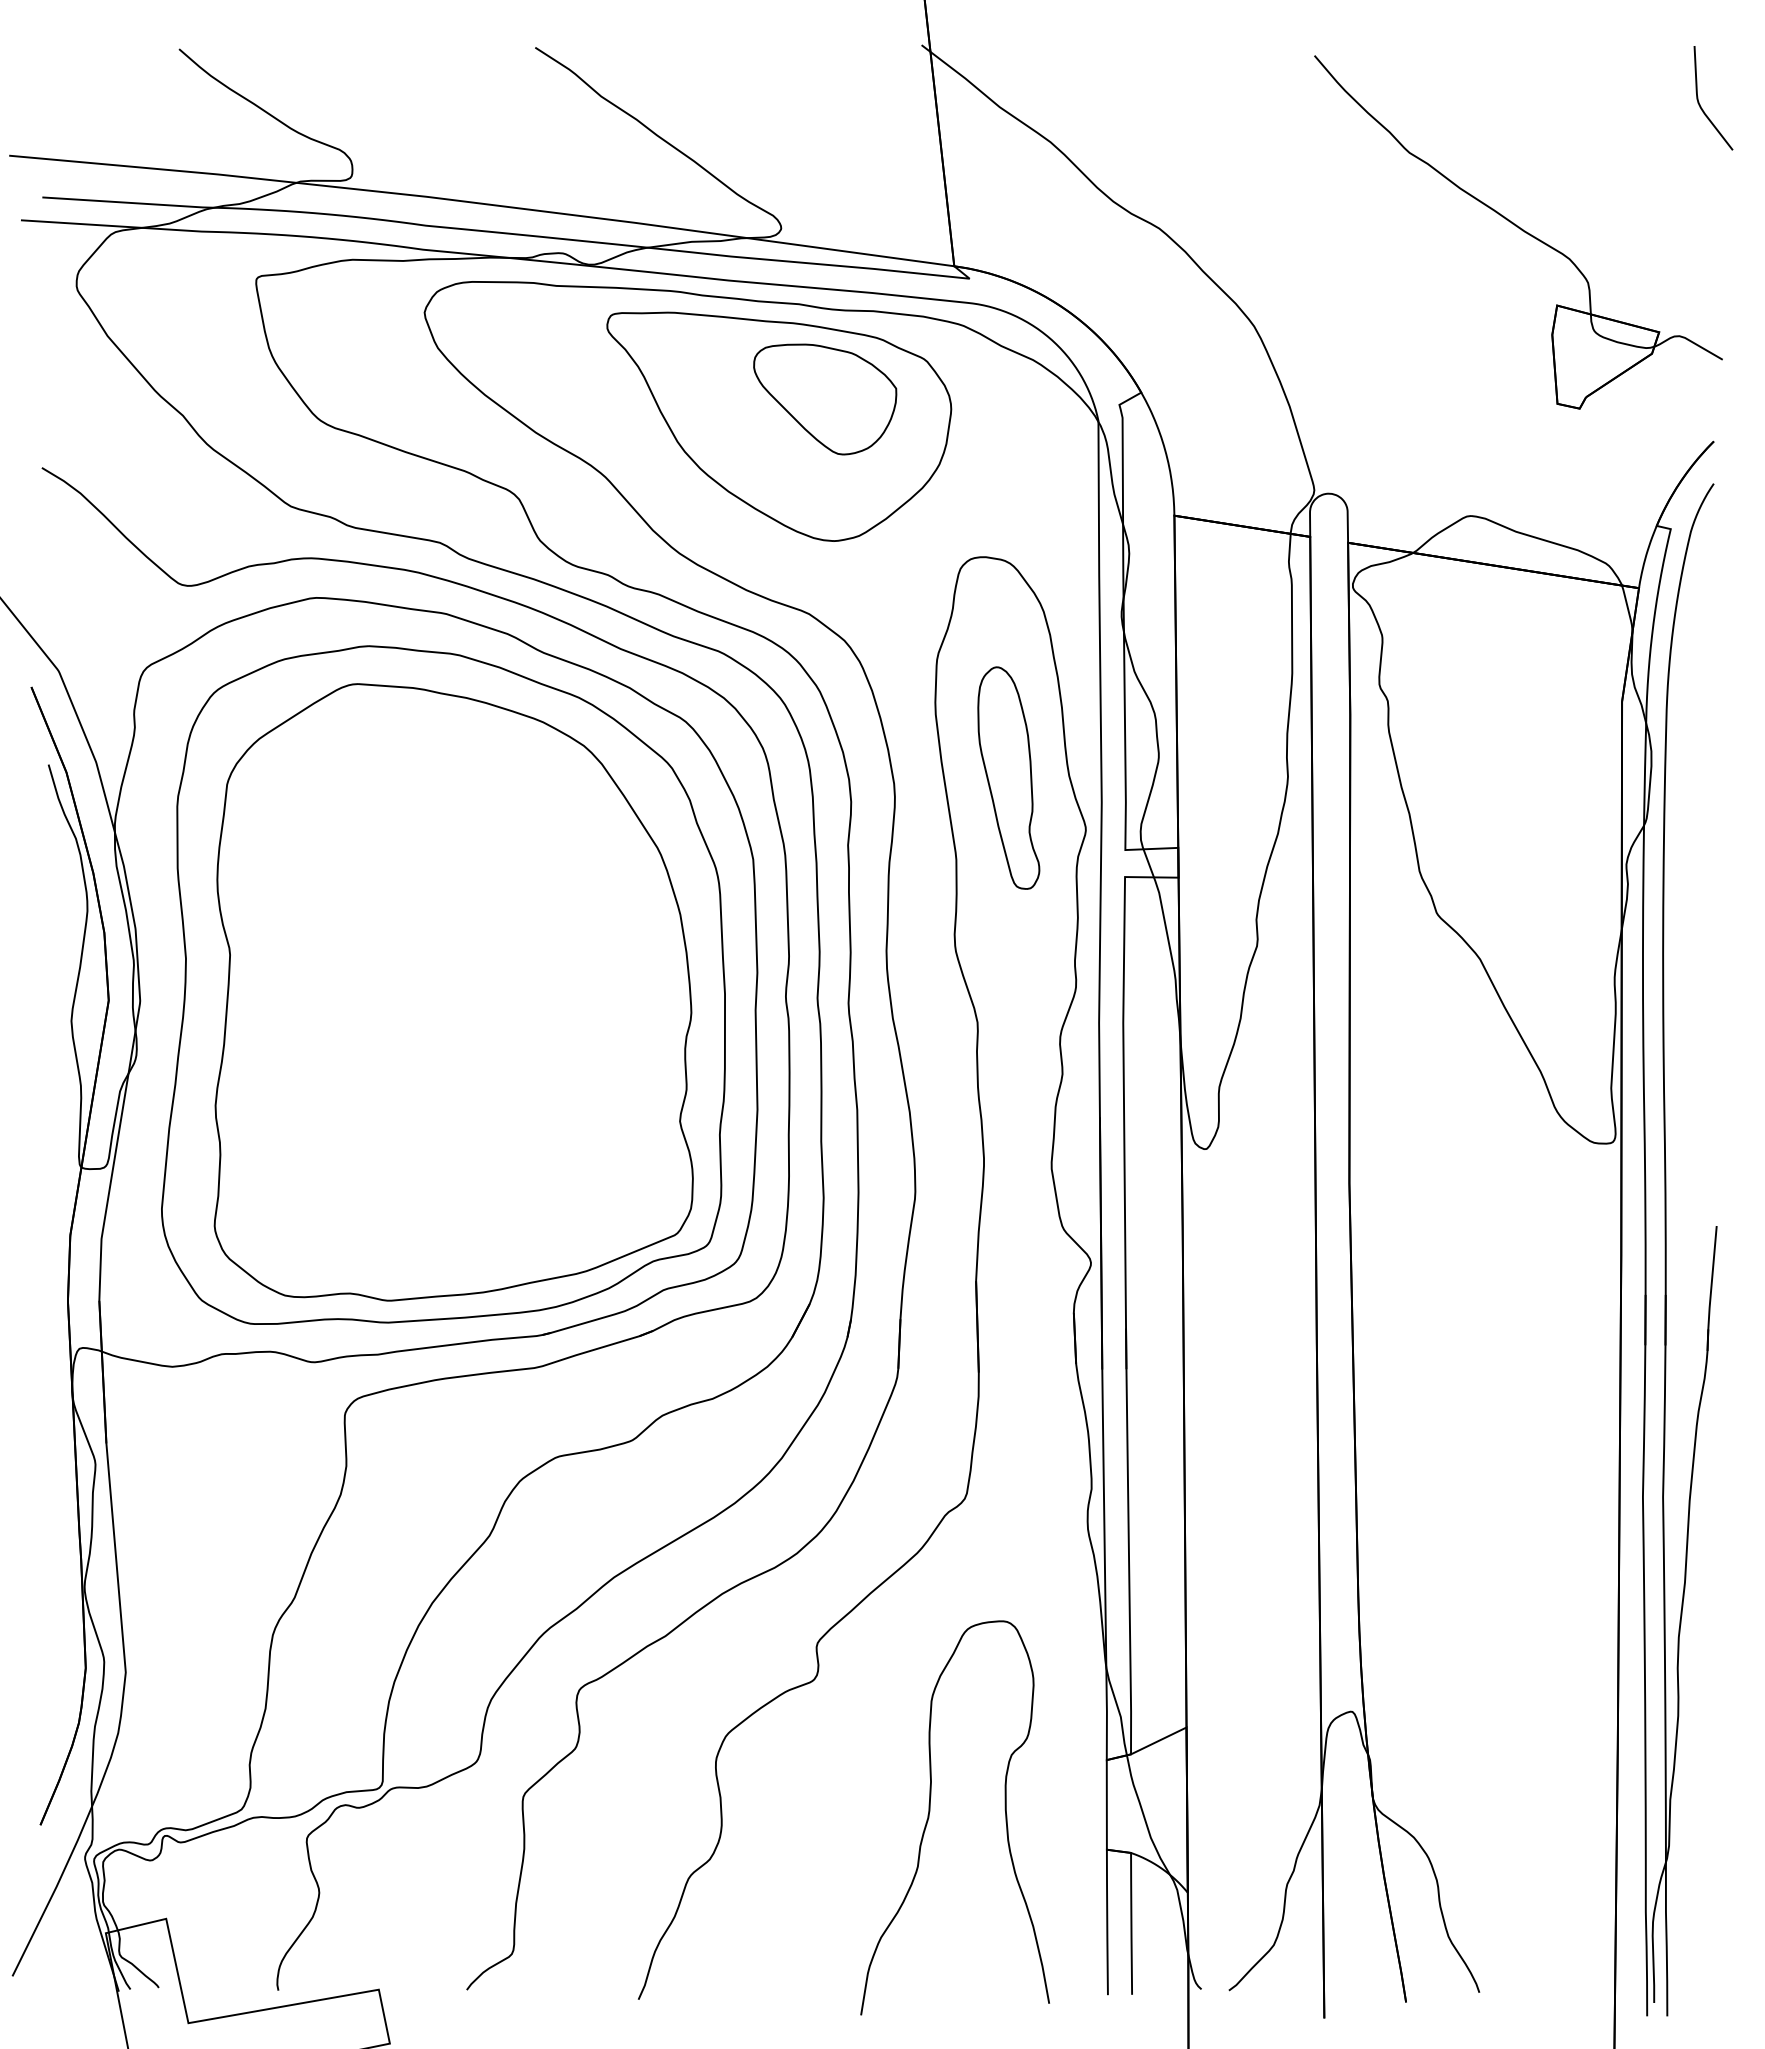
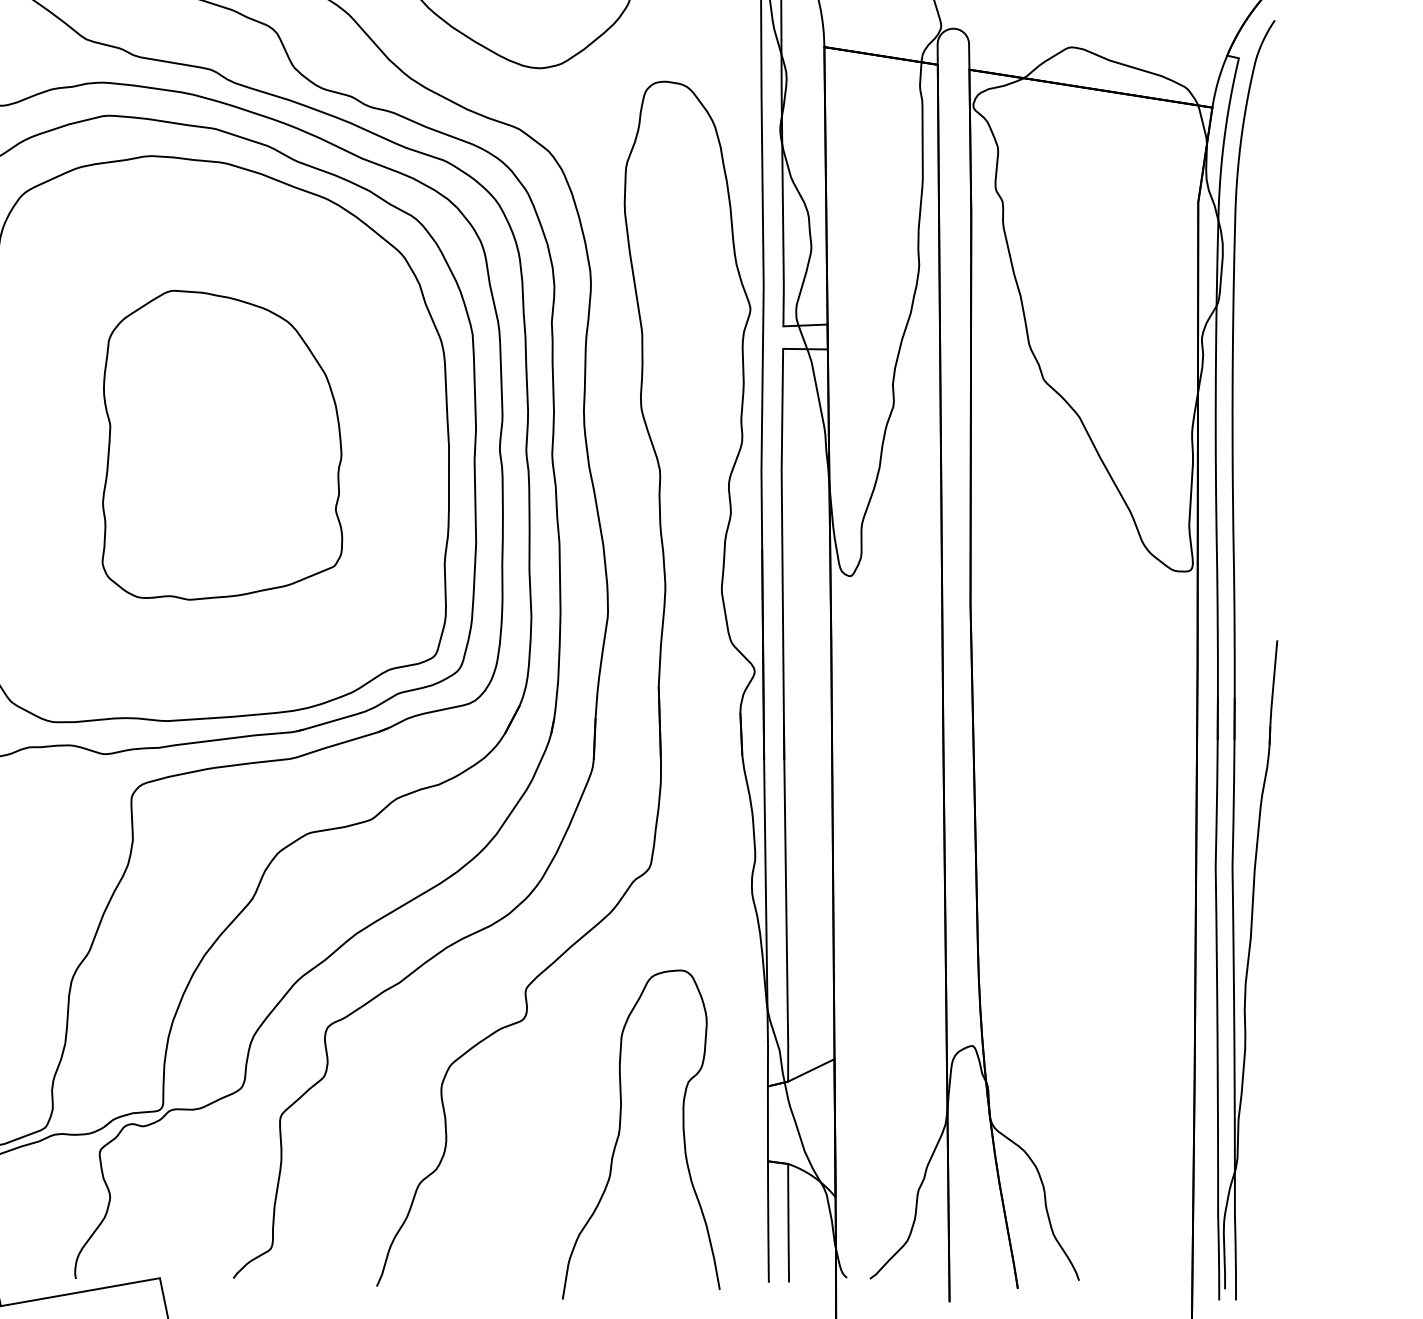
part: (1008, 777) -> (685, 265), removed
part: (453, 992) -> (222, 445), size x0.6

